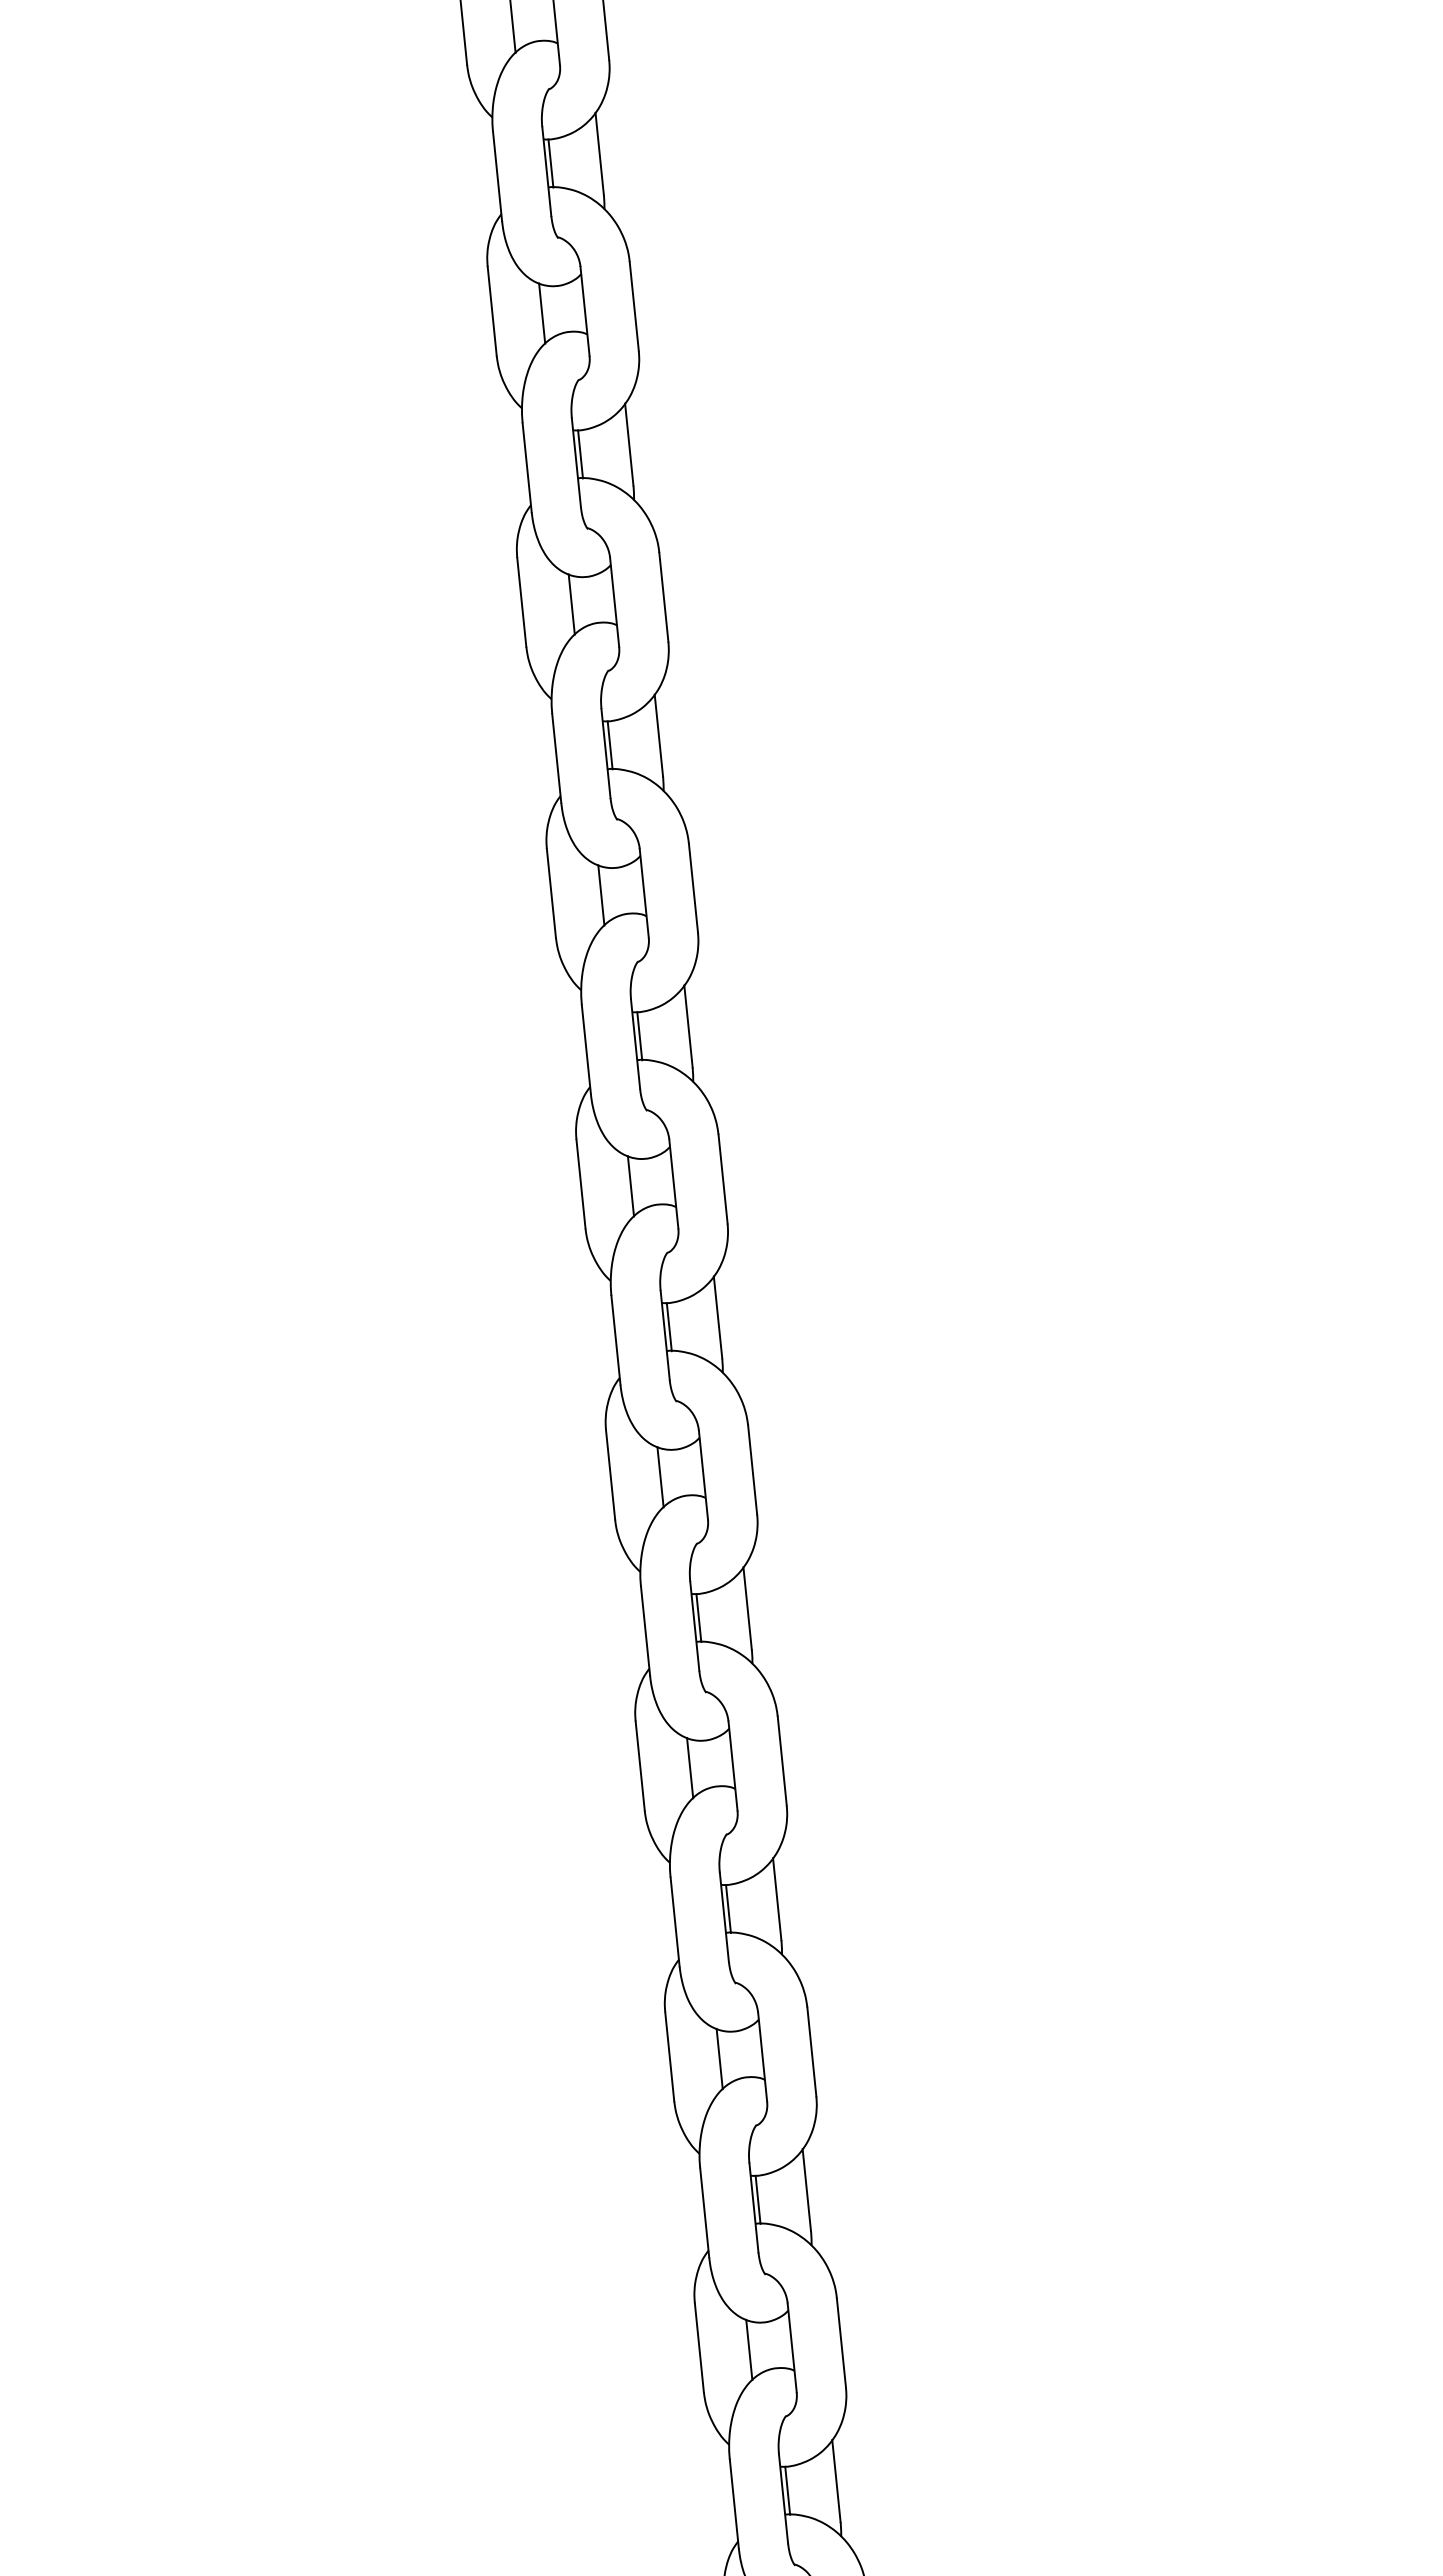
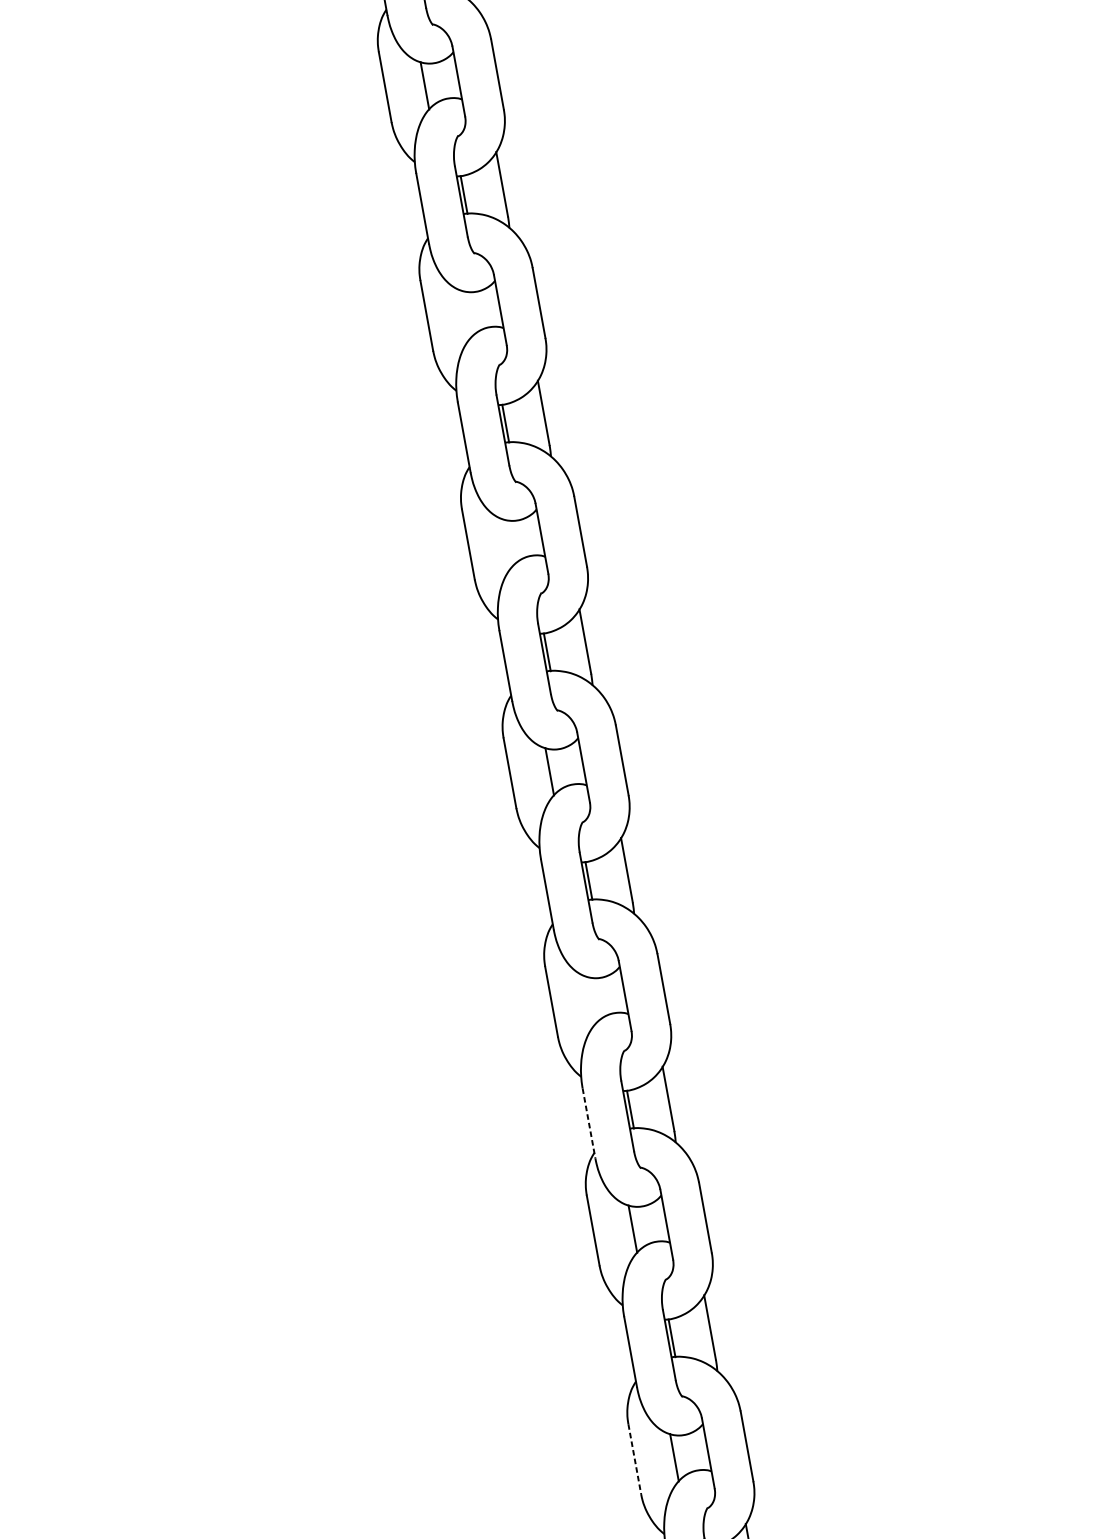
line: (542, 313) -> (466, 314), removed
line: (571, 604) -> (507, 543), removed
line: (630, 1186) -> (590, 1000), removed
line: (615, 1340) -> (588, 1123), solid -> dashed
line: (640, 1766) -> (635, 1459), solid -> dashed

